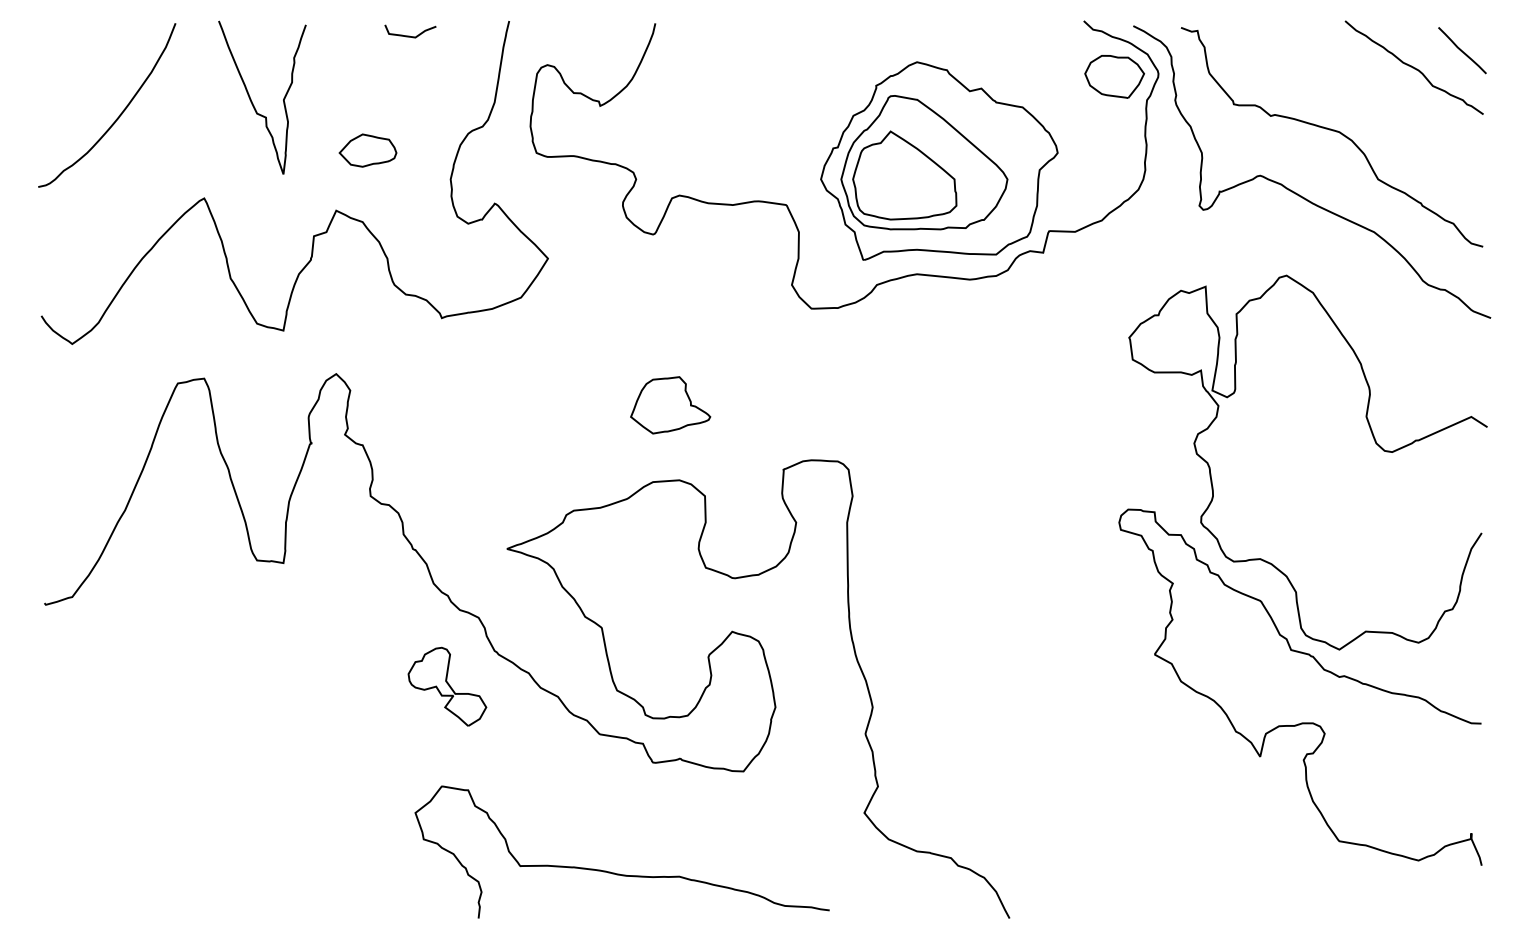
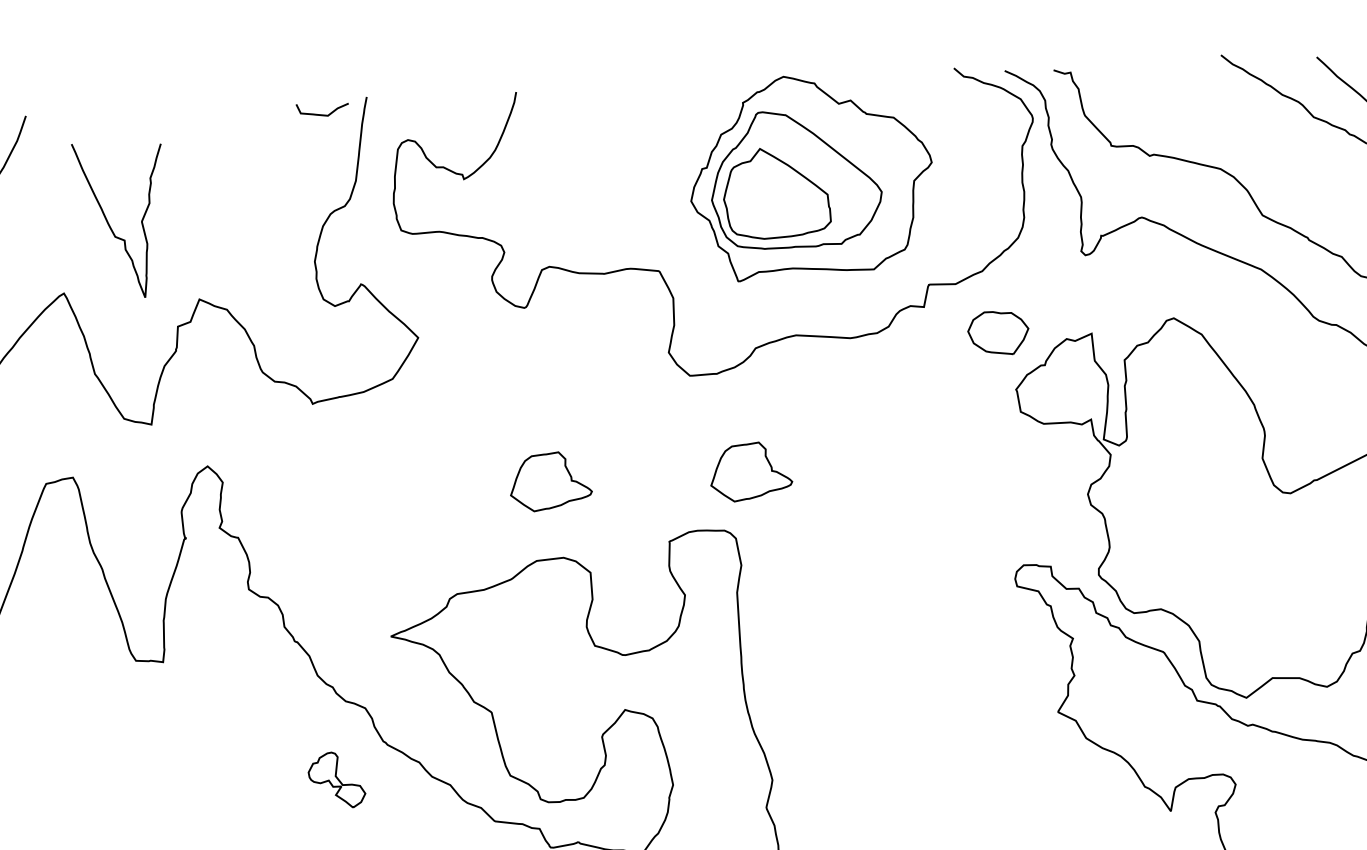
curve: (409, 35) -> (321, 113), moved
part: (1114, 76) -> (998, 332), moved
curve: (252, 101) -> (110, 224), moved
part: (367, 150) -> (228, 236), removed
part: (939, 160) -> (811, 176), moved
part: (866, 405) -> (751, 471), added
part: (447, 686) -> (336, 780), size x0.7

